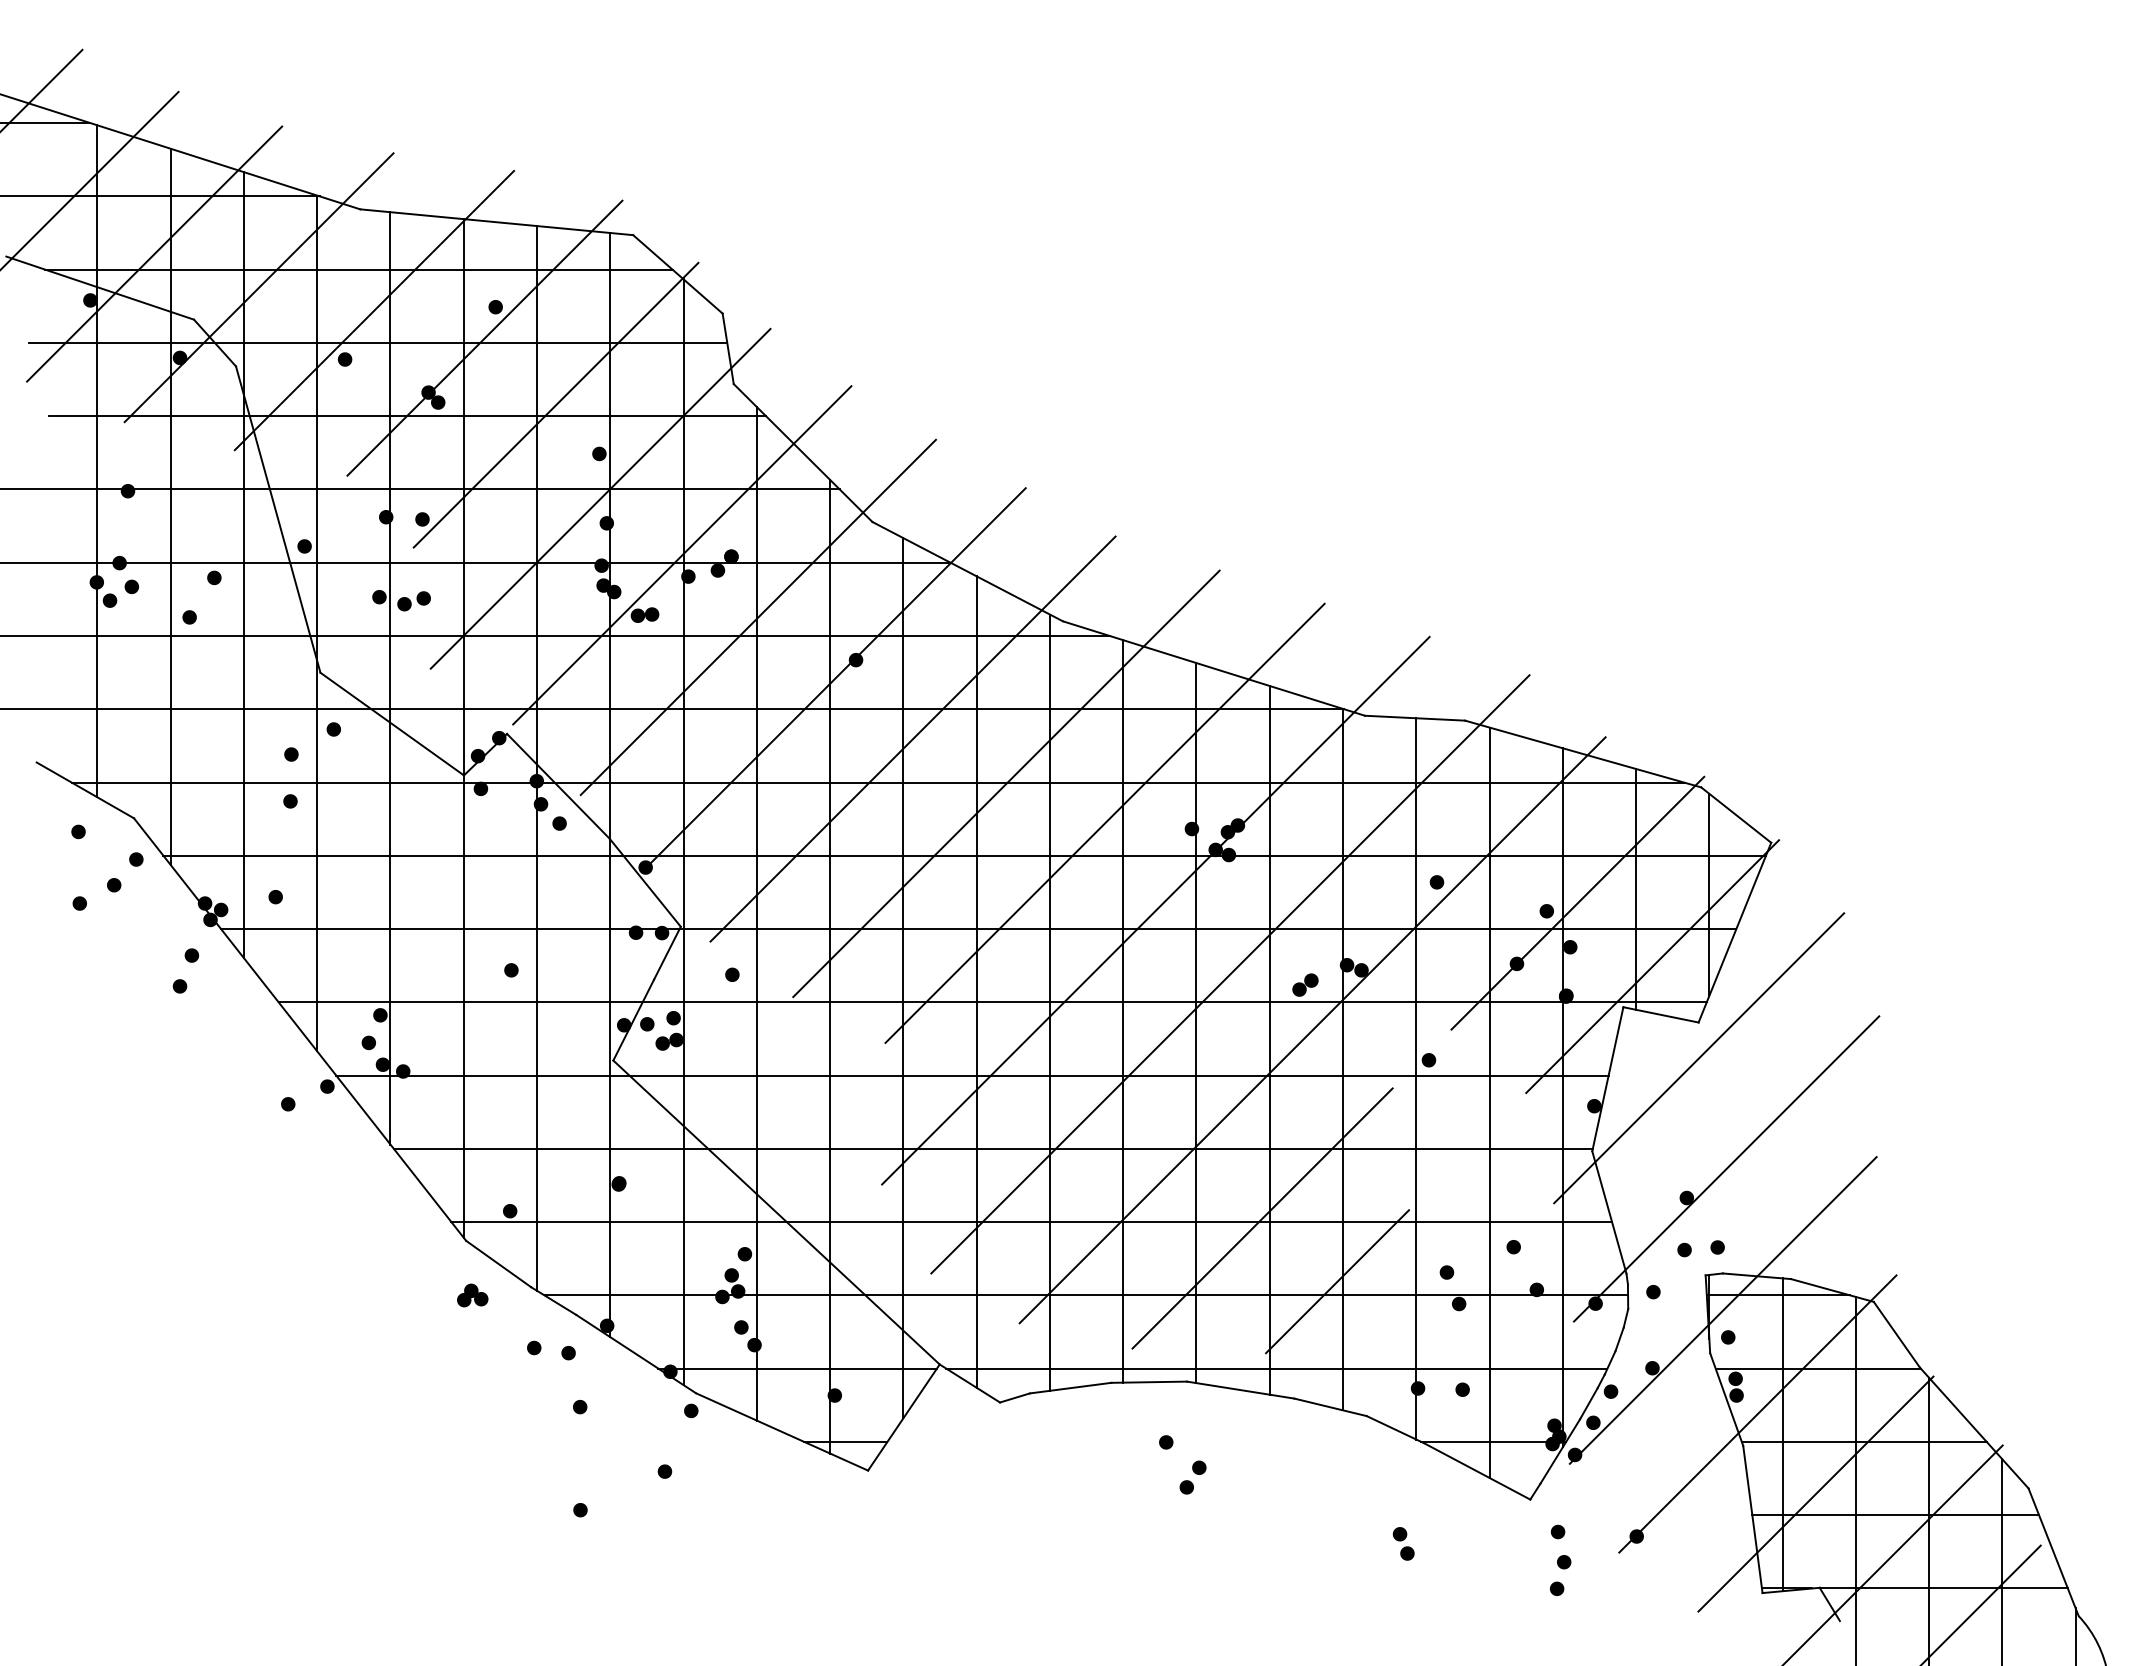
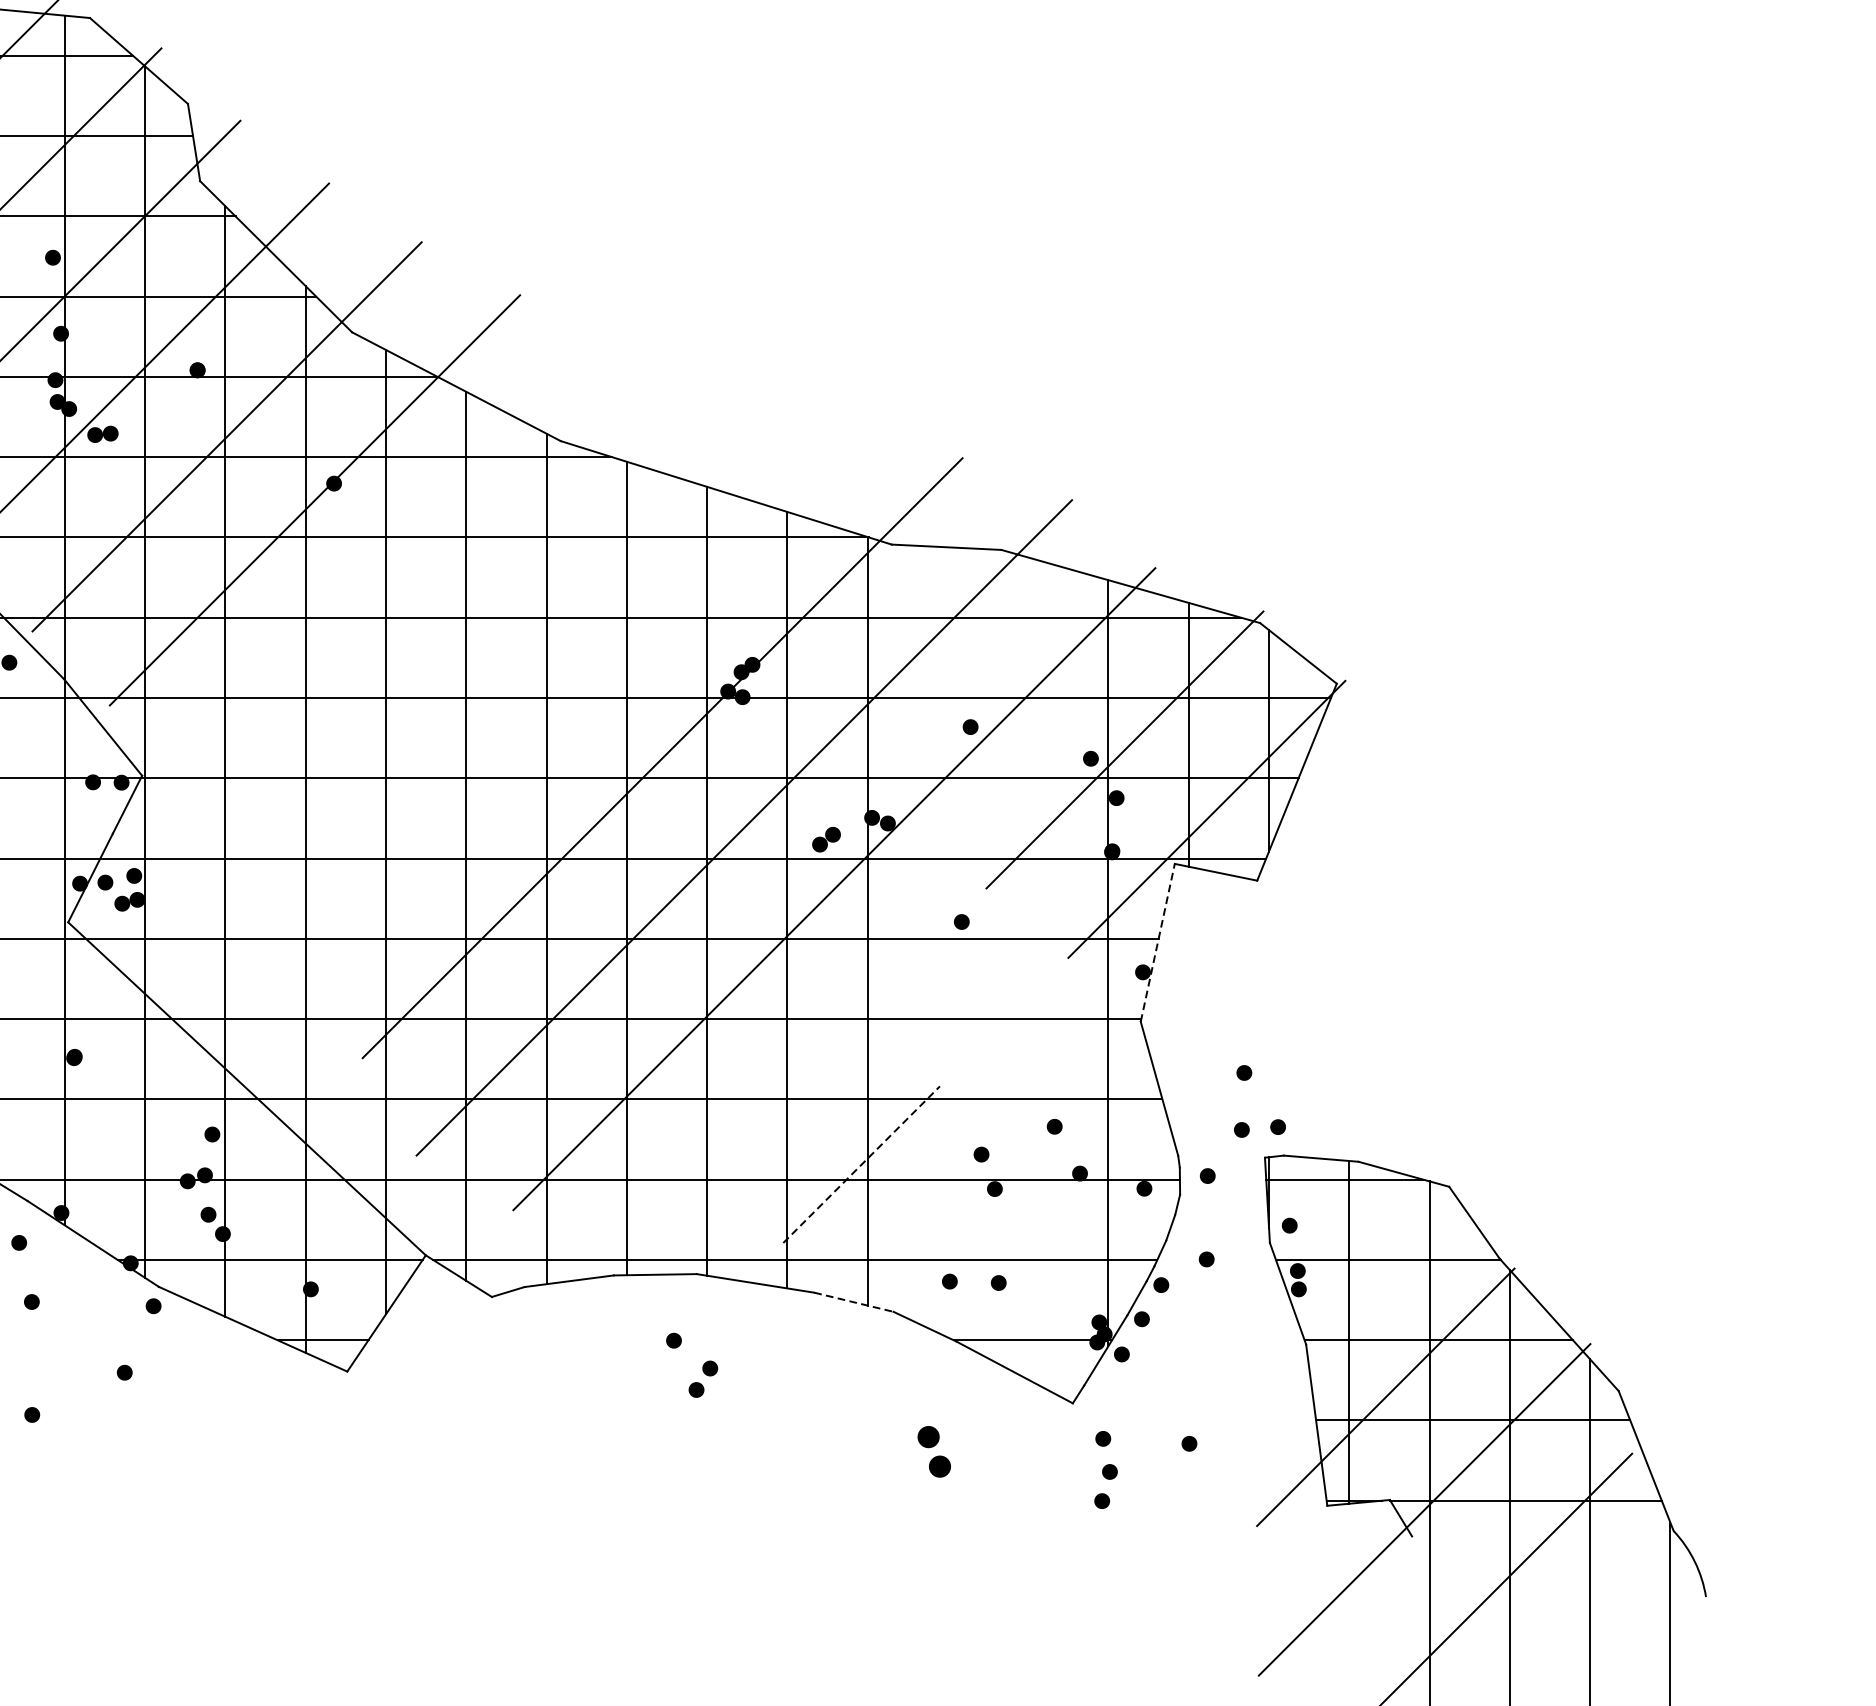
fill: (717, 570) -> (182, 385), removed
fill: (688, 576) -> (150, 392), removed
line: (912, 738) -> (395, 569), removed
line: (1006, 783) -> (498, 618), removed
line: (1104, 822) -> (606, 661), removed
fill: (1191, 828) -> (701, 668), removed
fill: (645, 867) -> (103, 710), removed
fill: (1516, 963) -> (1057, 816), removed
fill: (732, 974) -> (198, 828), removed
line: (1699, 1058) -> (1258, 920), removed
line: (1416, 1078) -> (948, 942), removed
line: (1607, 1079) -> (1157, 943), solid -> dashed
line: (1489, 1102) -> (1028, 968), removed
line: (1726, 1168) -> (1287, 1040), removed
line: (1262, 1218) -> (779, 1095), removed
fill: (731, 1275) -> (197, 1157), removed
line: (1337, 1281) -> (861, 1164), solid -> dashed
line: (1722, 1310) -> (1283, 1196), removed
line: (1330, 1407) -> (853, 1302), solid -> dashed
line: (1757, 1413) -> (1321, 1309), removed
part: (1403, 1543) -> (933, 1451), size x1.4

